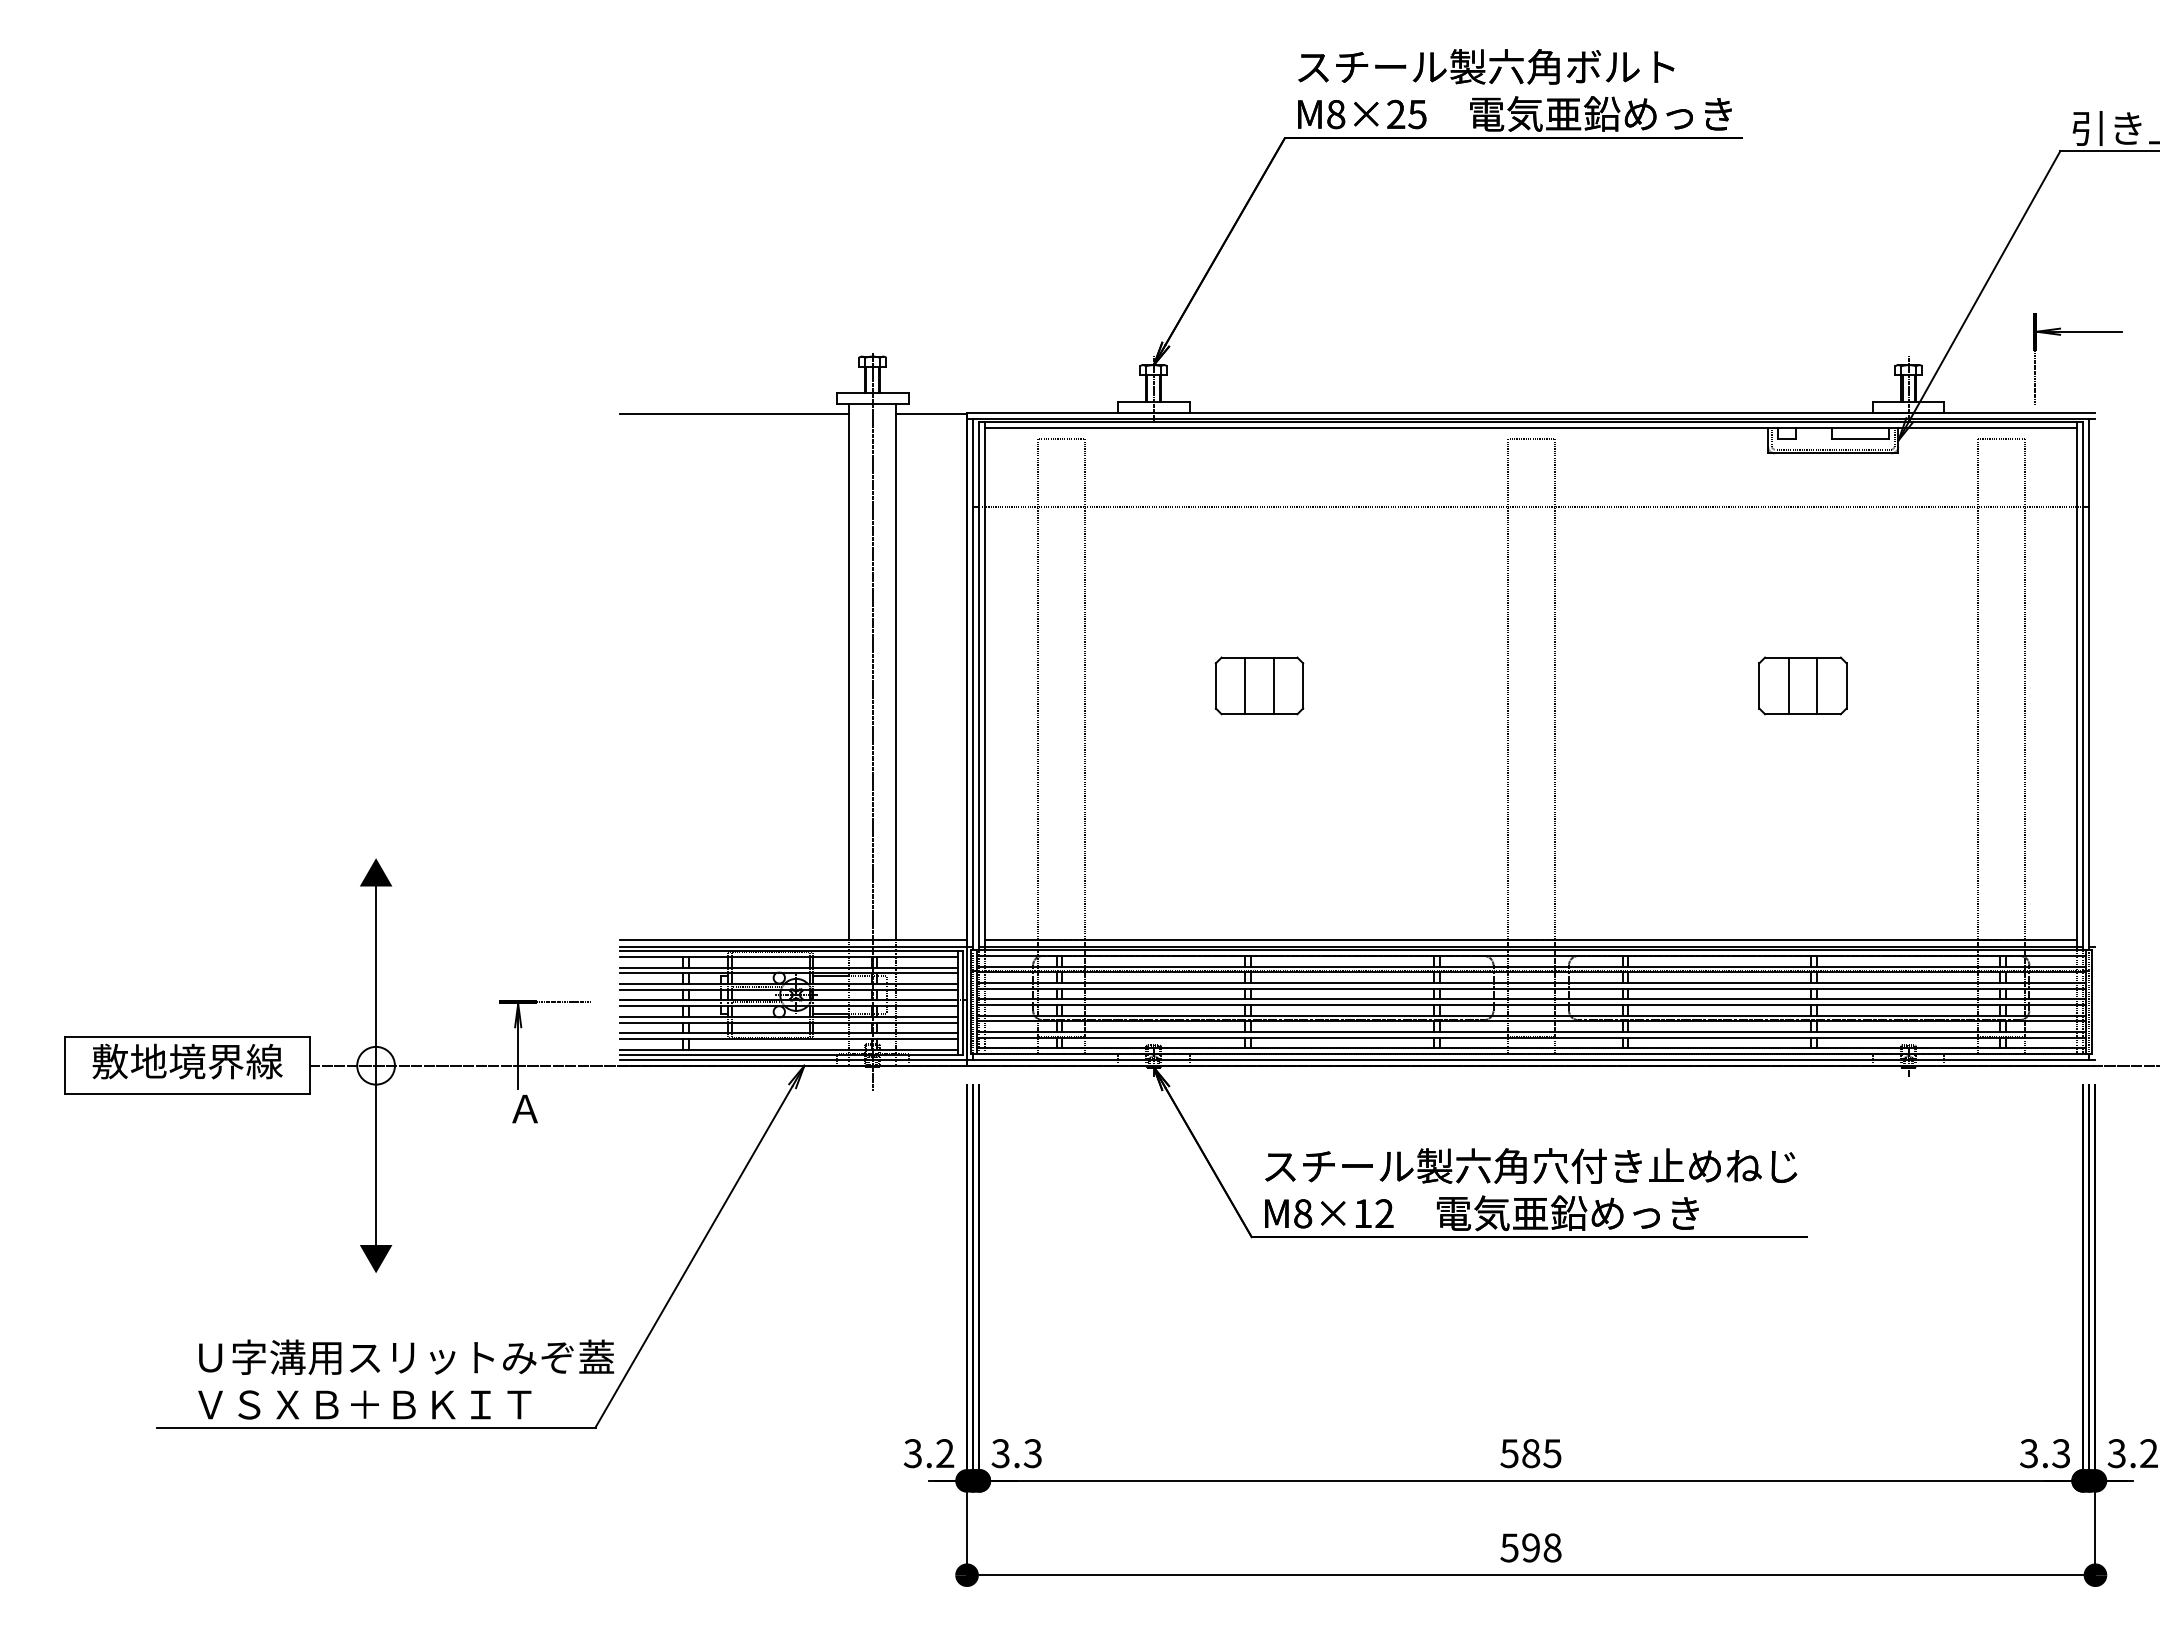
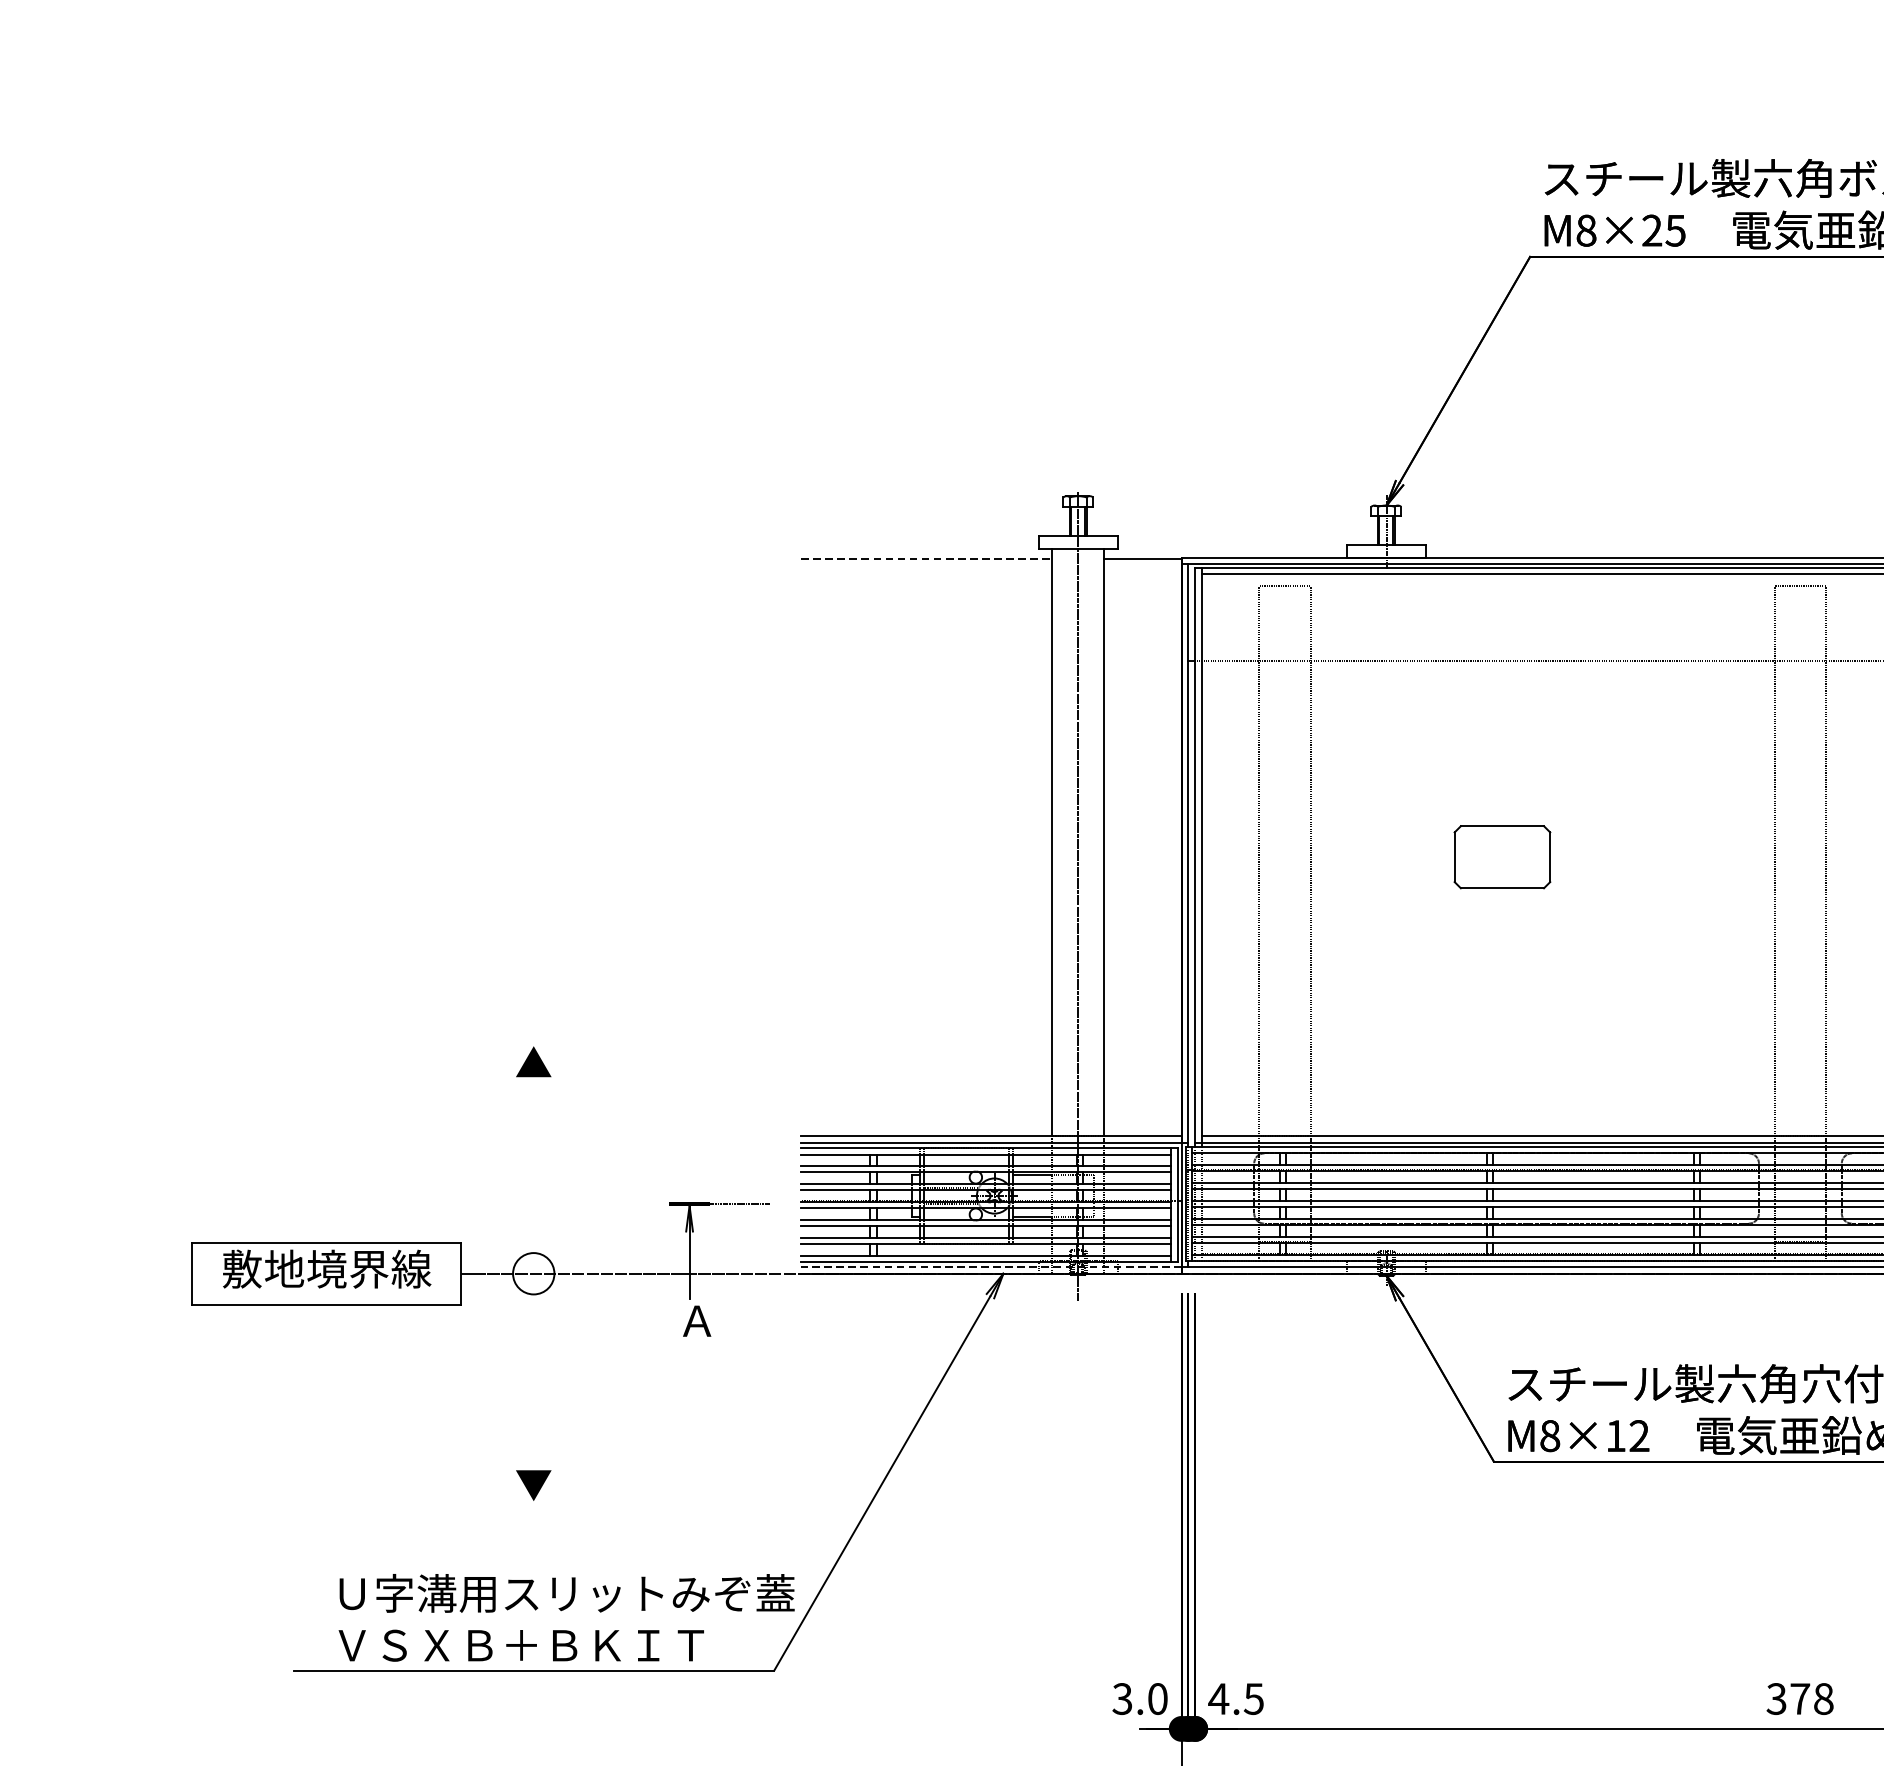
line: (734, 413) -> (926, 558), solid -> dashed
line: (1245, 685) -> (1487, 856), removed
line: (1273, 685) -> (1517, 856), removed
line: (793, 1059) -> (991, 1266), solid -> dashed
line: (376, 1065) -> (534, 1273), removed
text: (945, 1453) -> (1158, 1698), 3.2 -> 3.0
text: (1016, 1453) -> (1235, 1698), 3.3 -> 4.5
text: (1531, 1453) -> (1800, 1698), 585 -> 378

